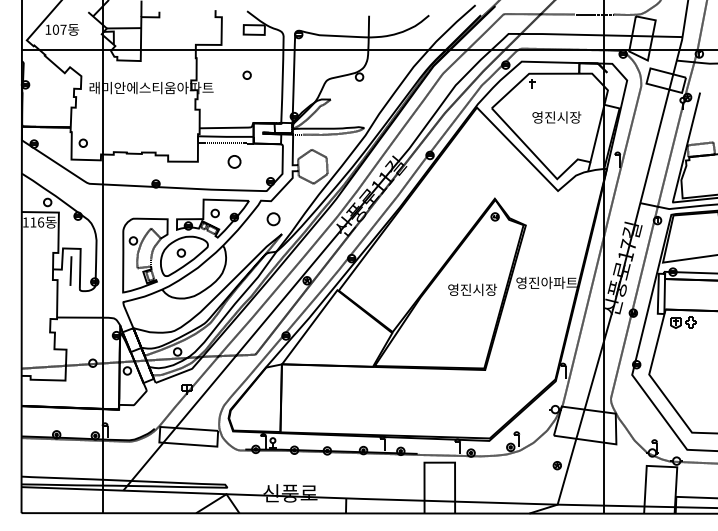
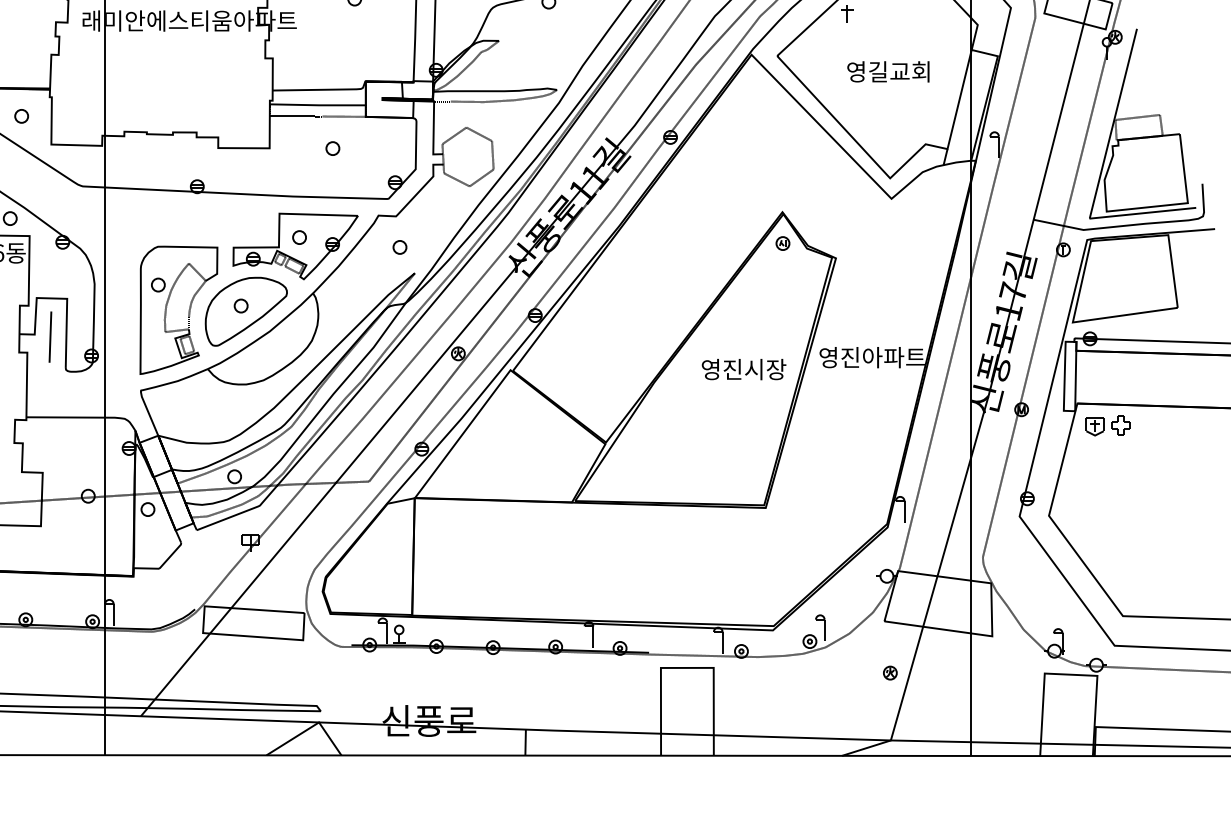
text: (563, 117) -> (900, 71), 영진시장 -> 영길교회
part: (82, 142) -> (20, 115), moved
part: (234, 161) -> (332, 147), size x0.62
part: (272, 218) -> (398, 246), size x0.62

